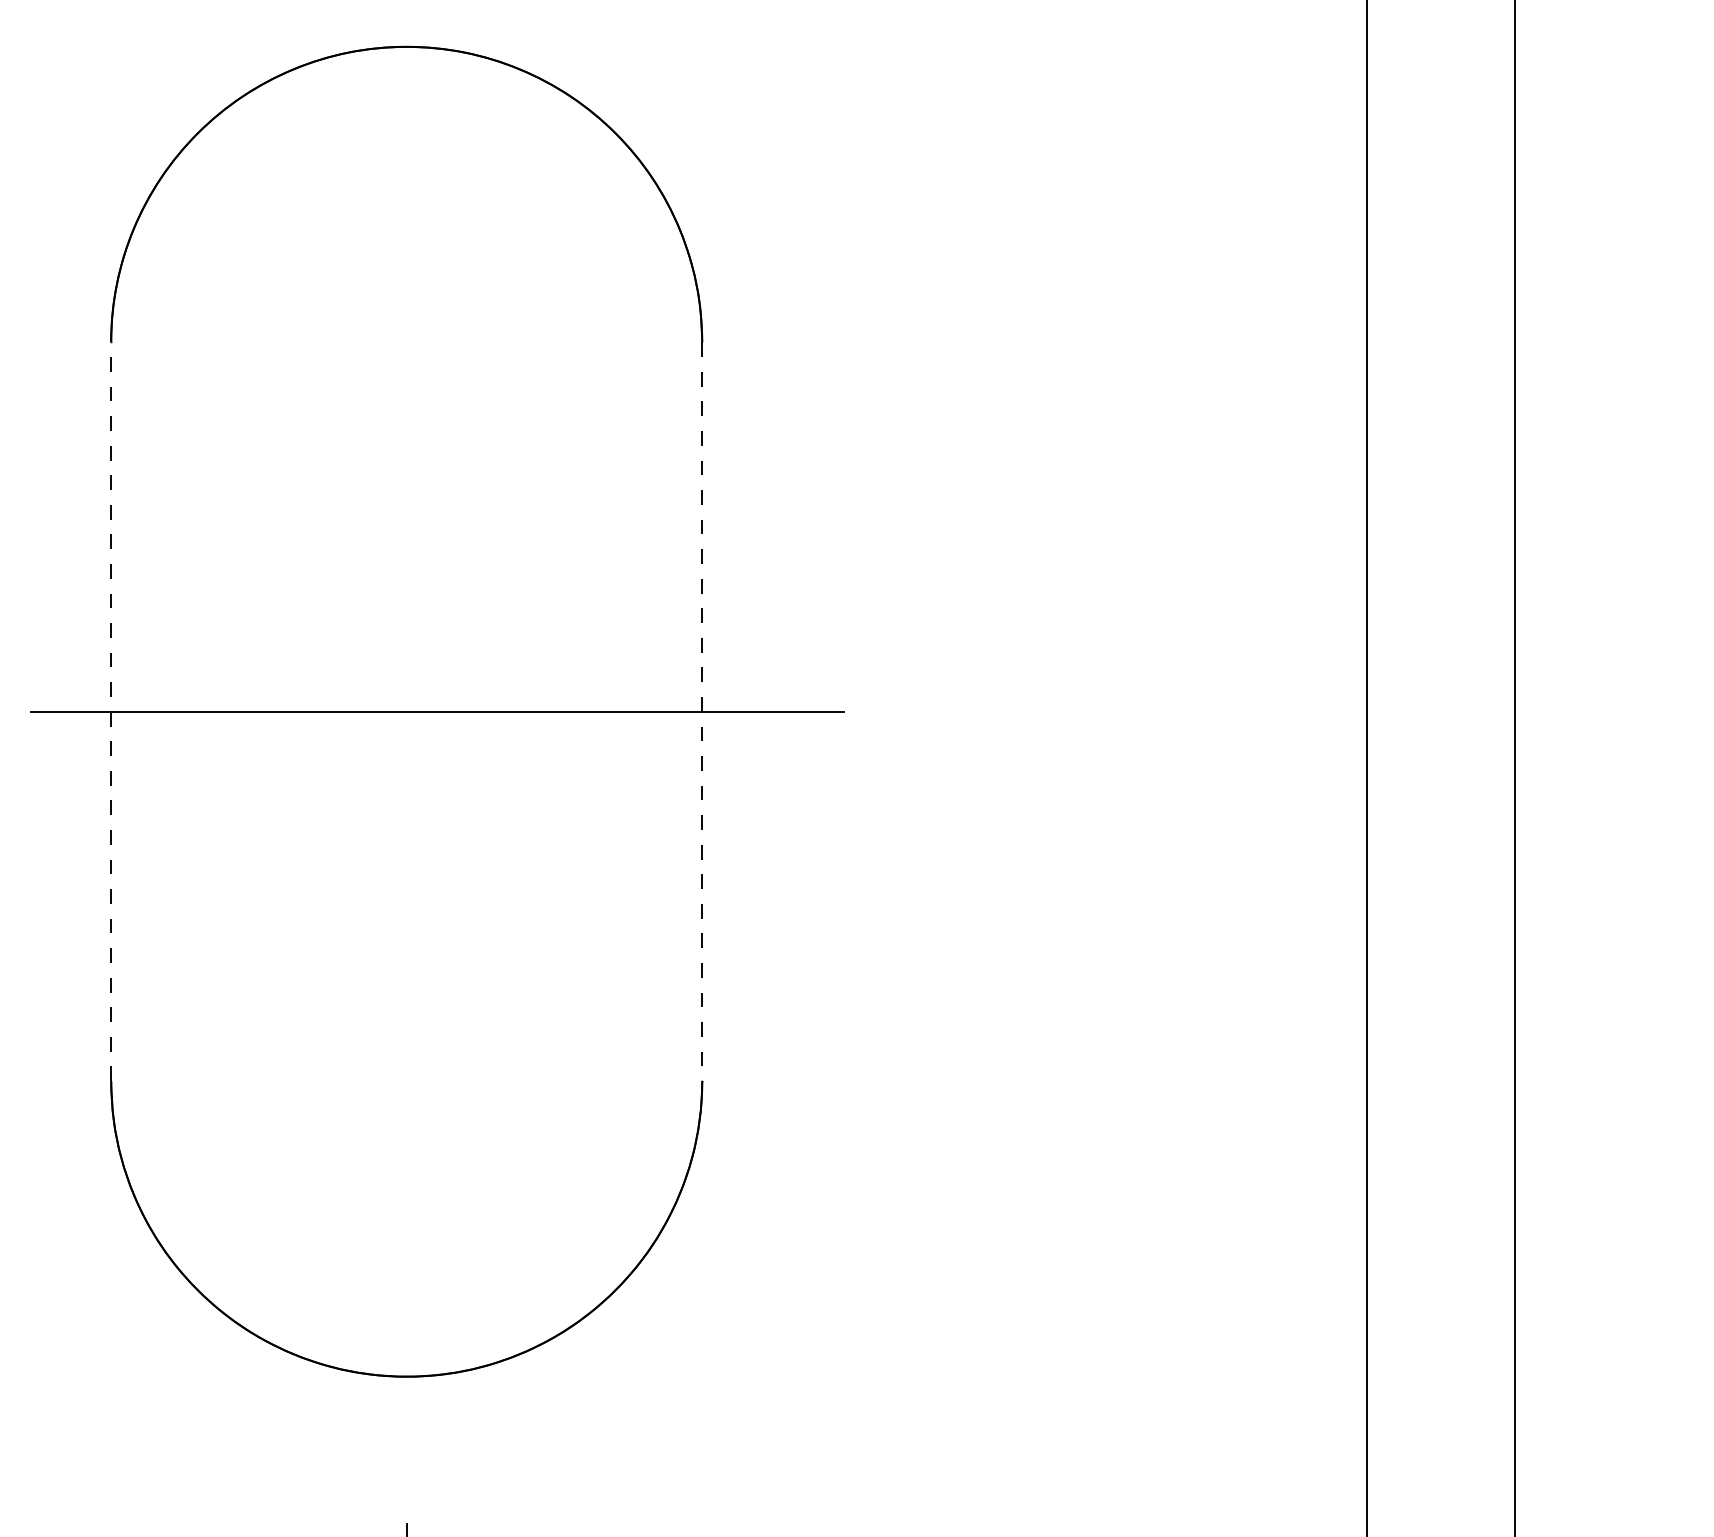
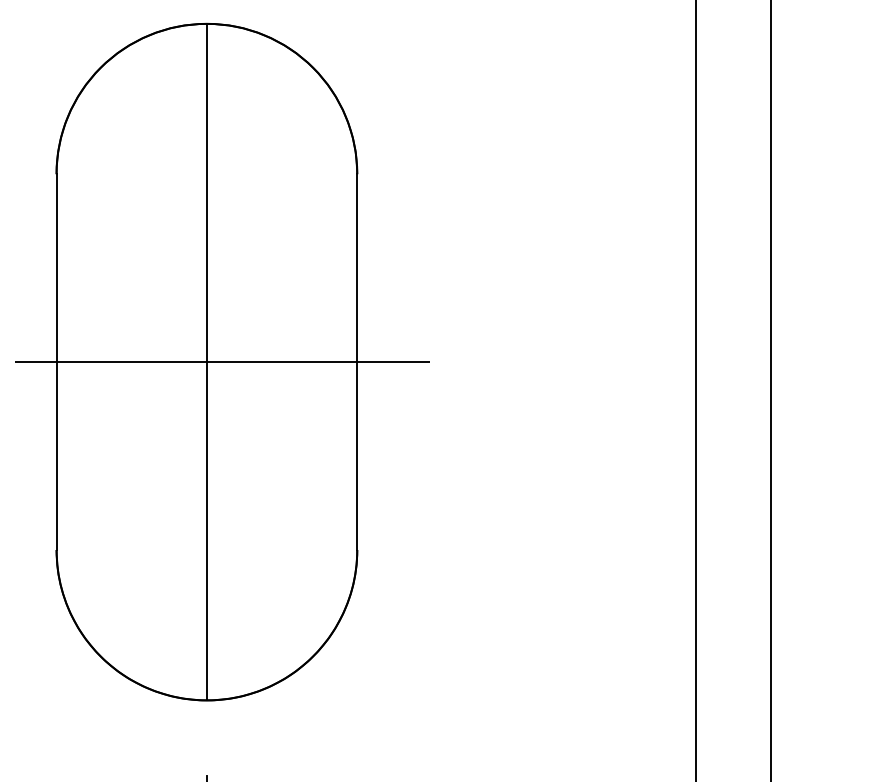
line: (405, 710) -> (206, 361), added
line: (111, 712) -> (56, 362), dashed -> solid
line: (702, 712) -> (357, 362), dashed -> solid

